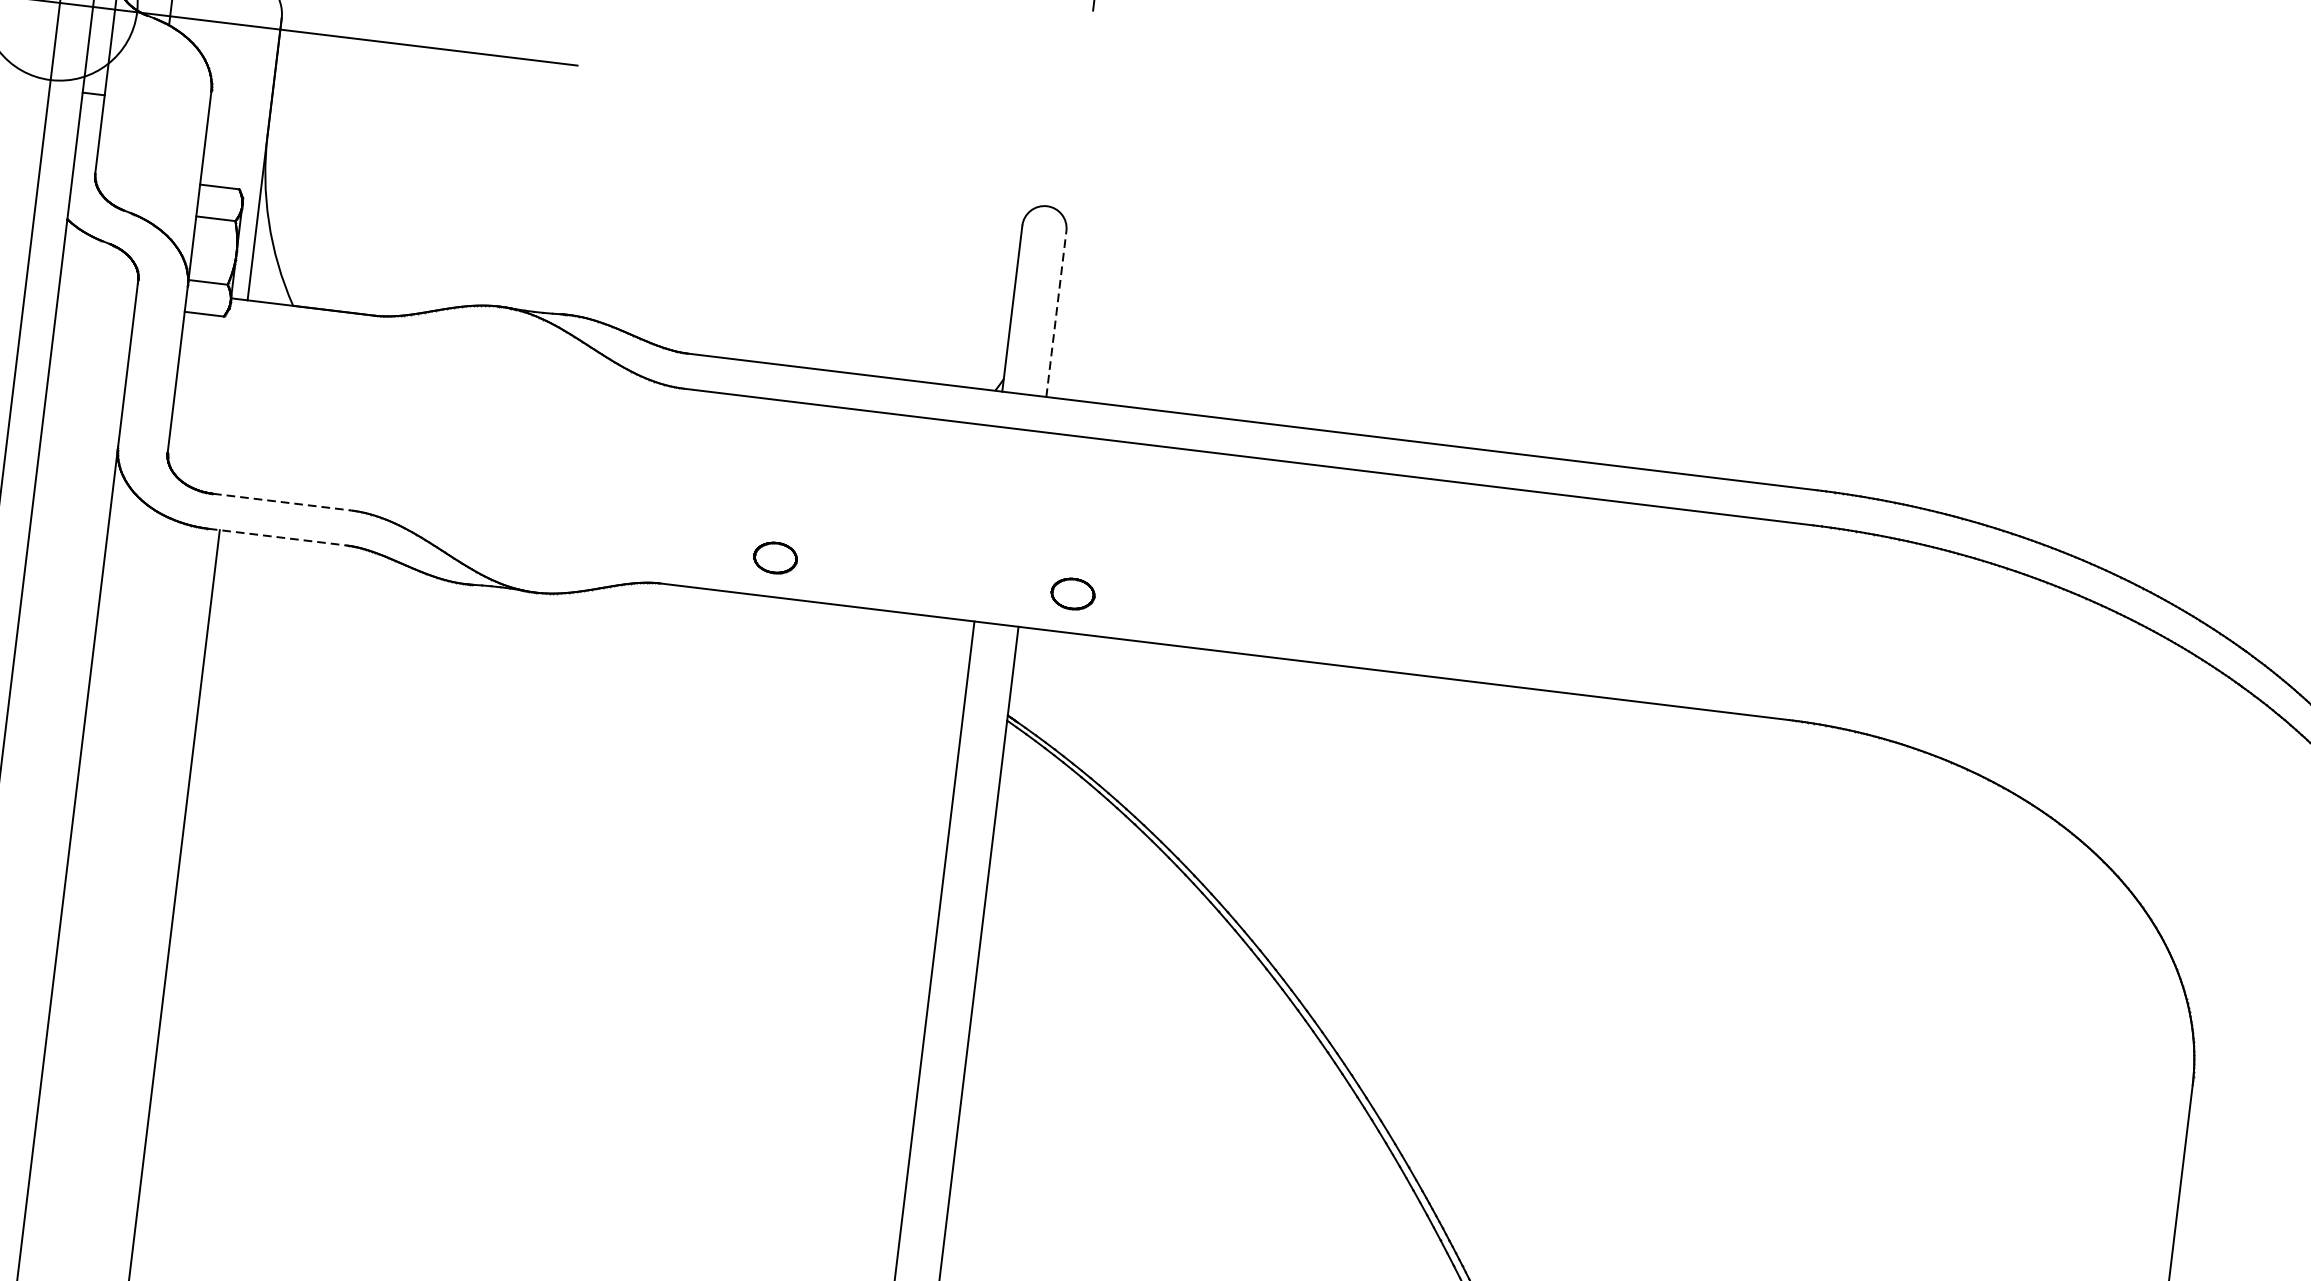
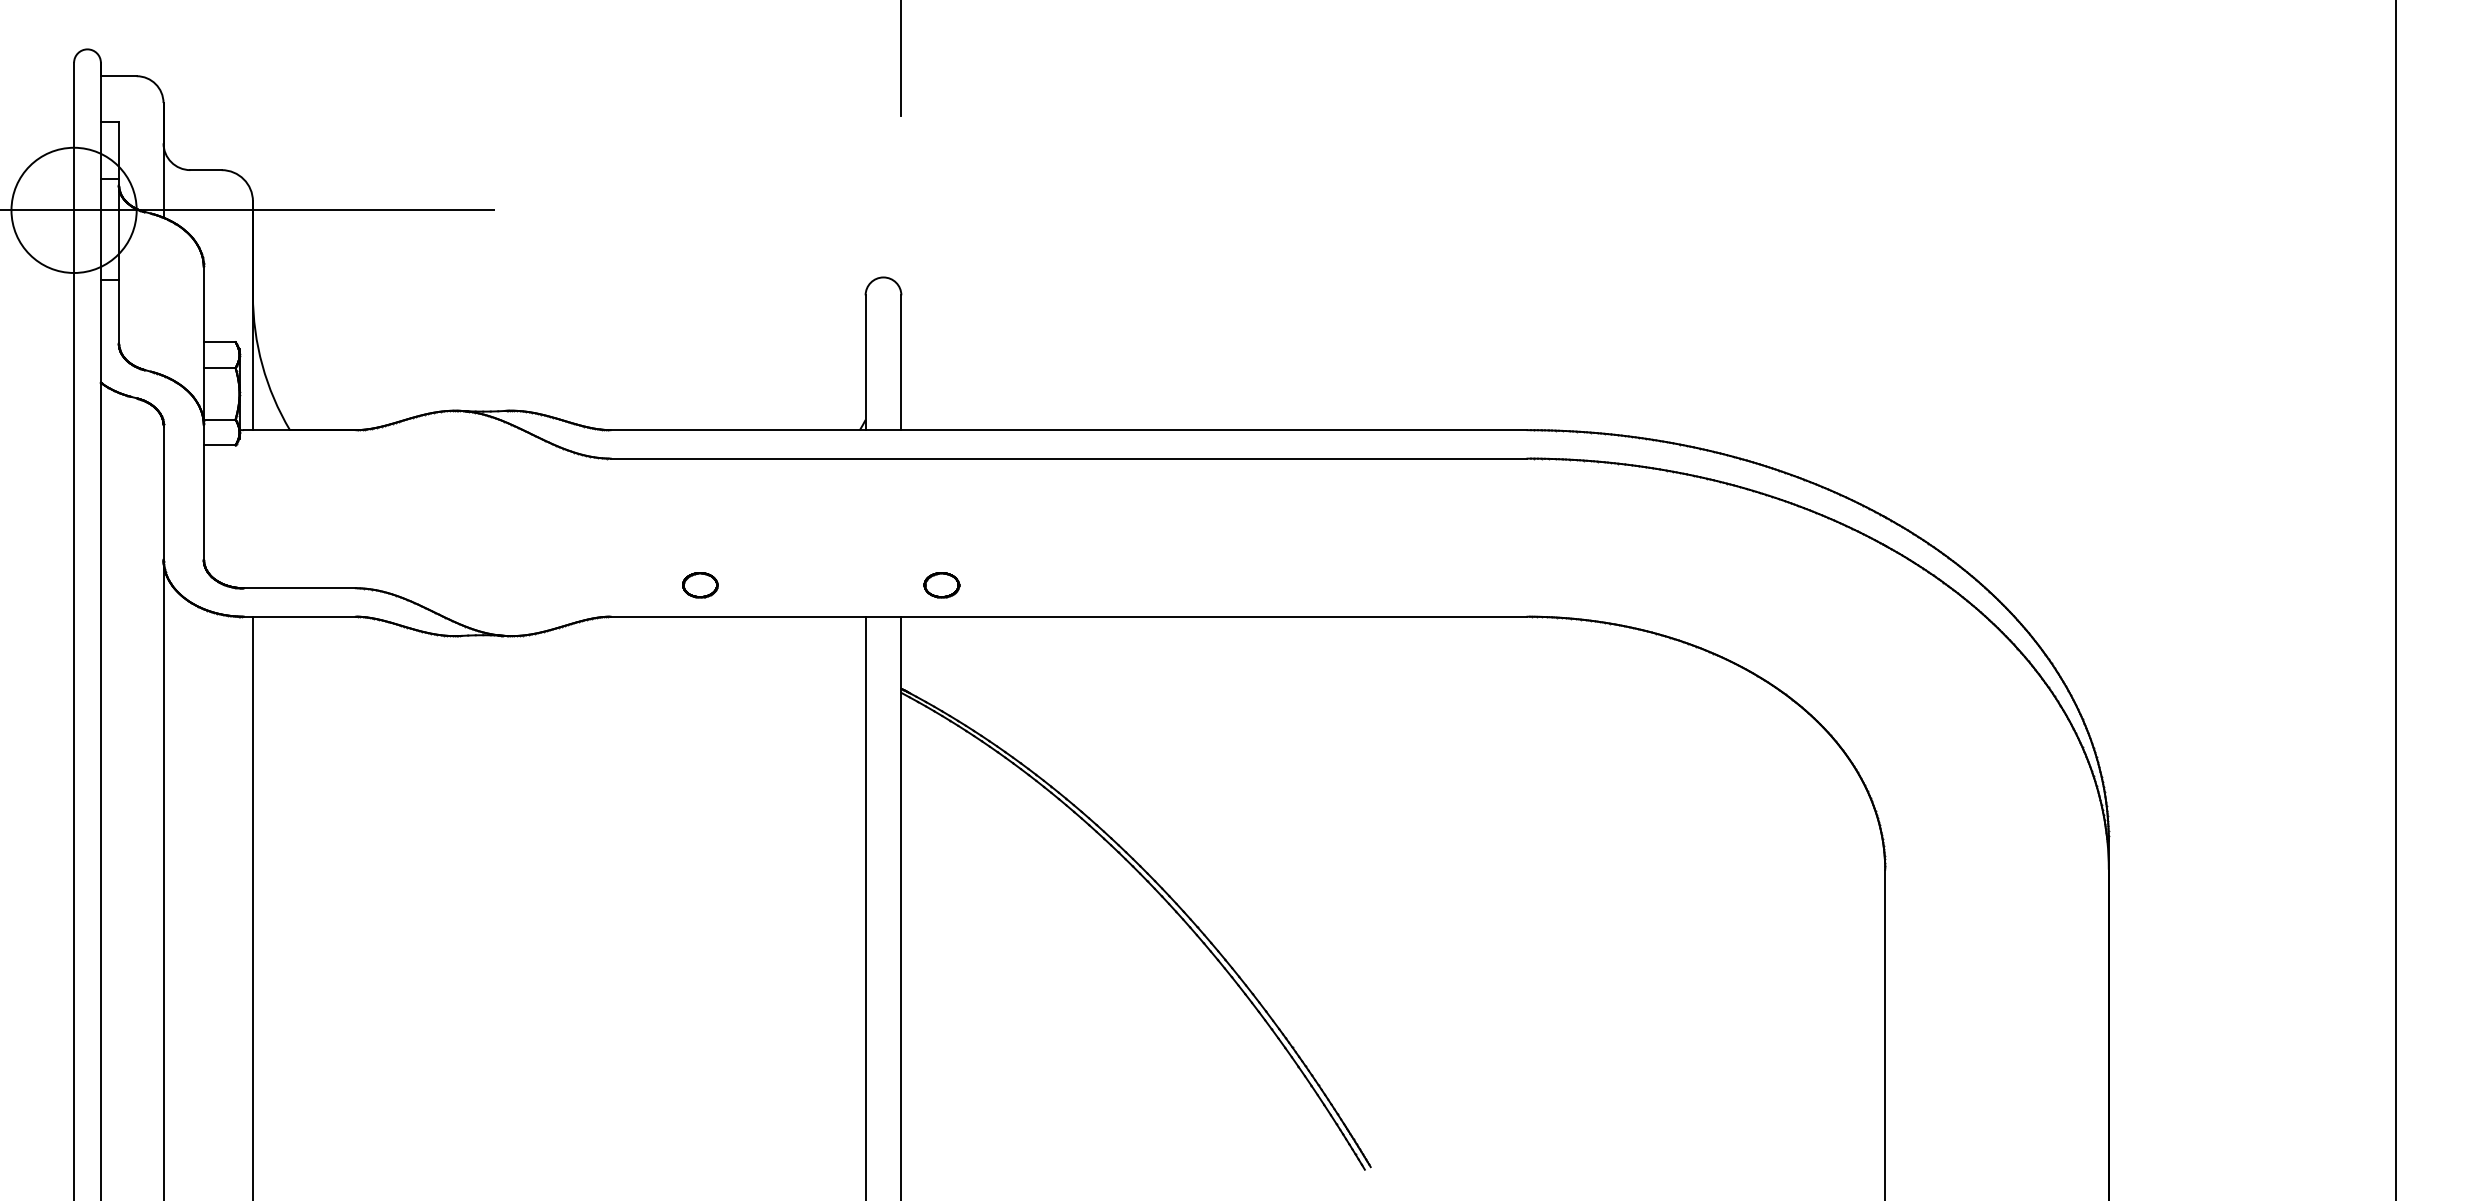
line: (1056, 313) -> (901, 362), dashed -> solid
line: (281, 502) -> (299, 588), dashed -> solid
line: (277, 536) -> (299, 616), dashed -> solid

